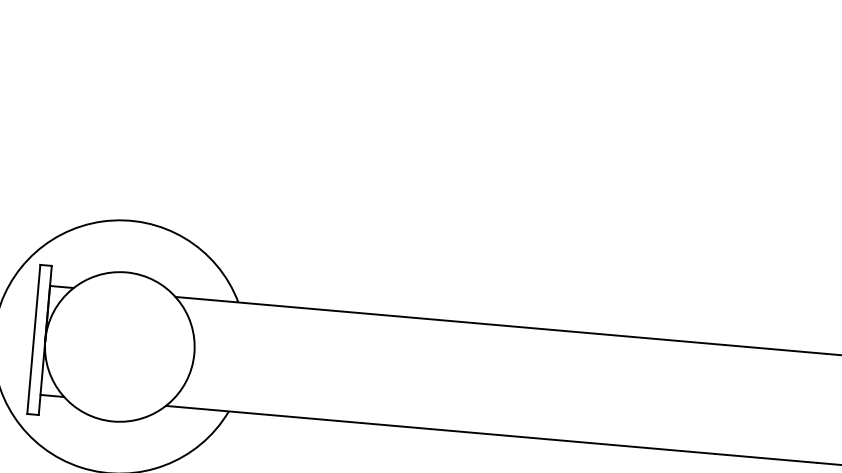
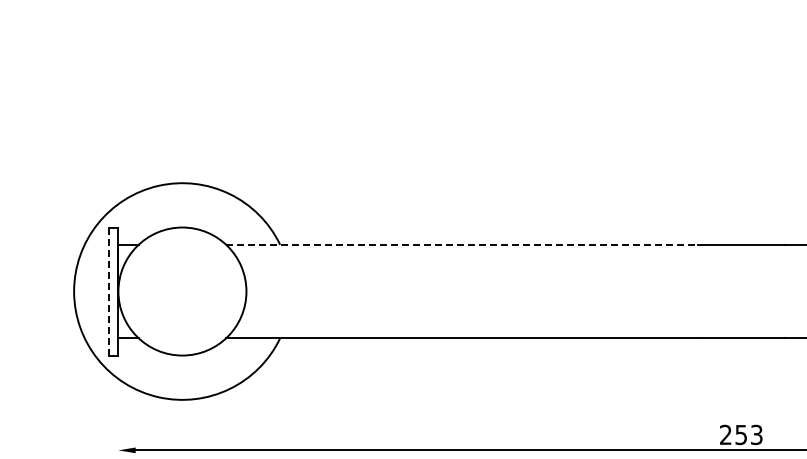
line: (449, 320) -> (461, 244), solid -> dashed
line: (33, 340) -> (108, 292), solid -> dashed

